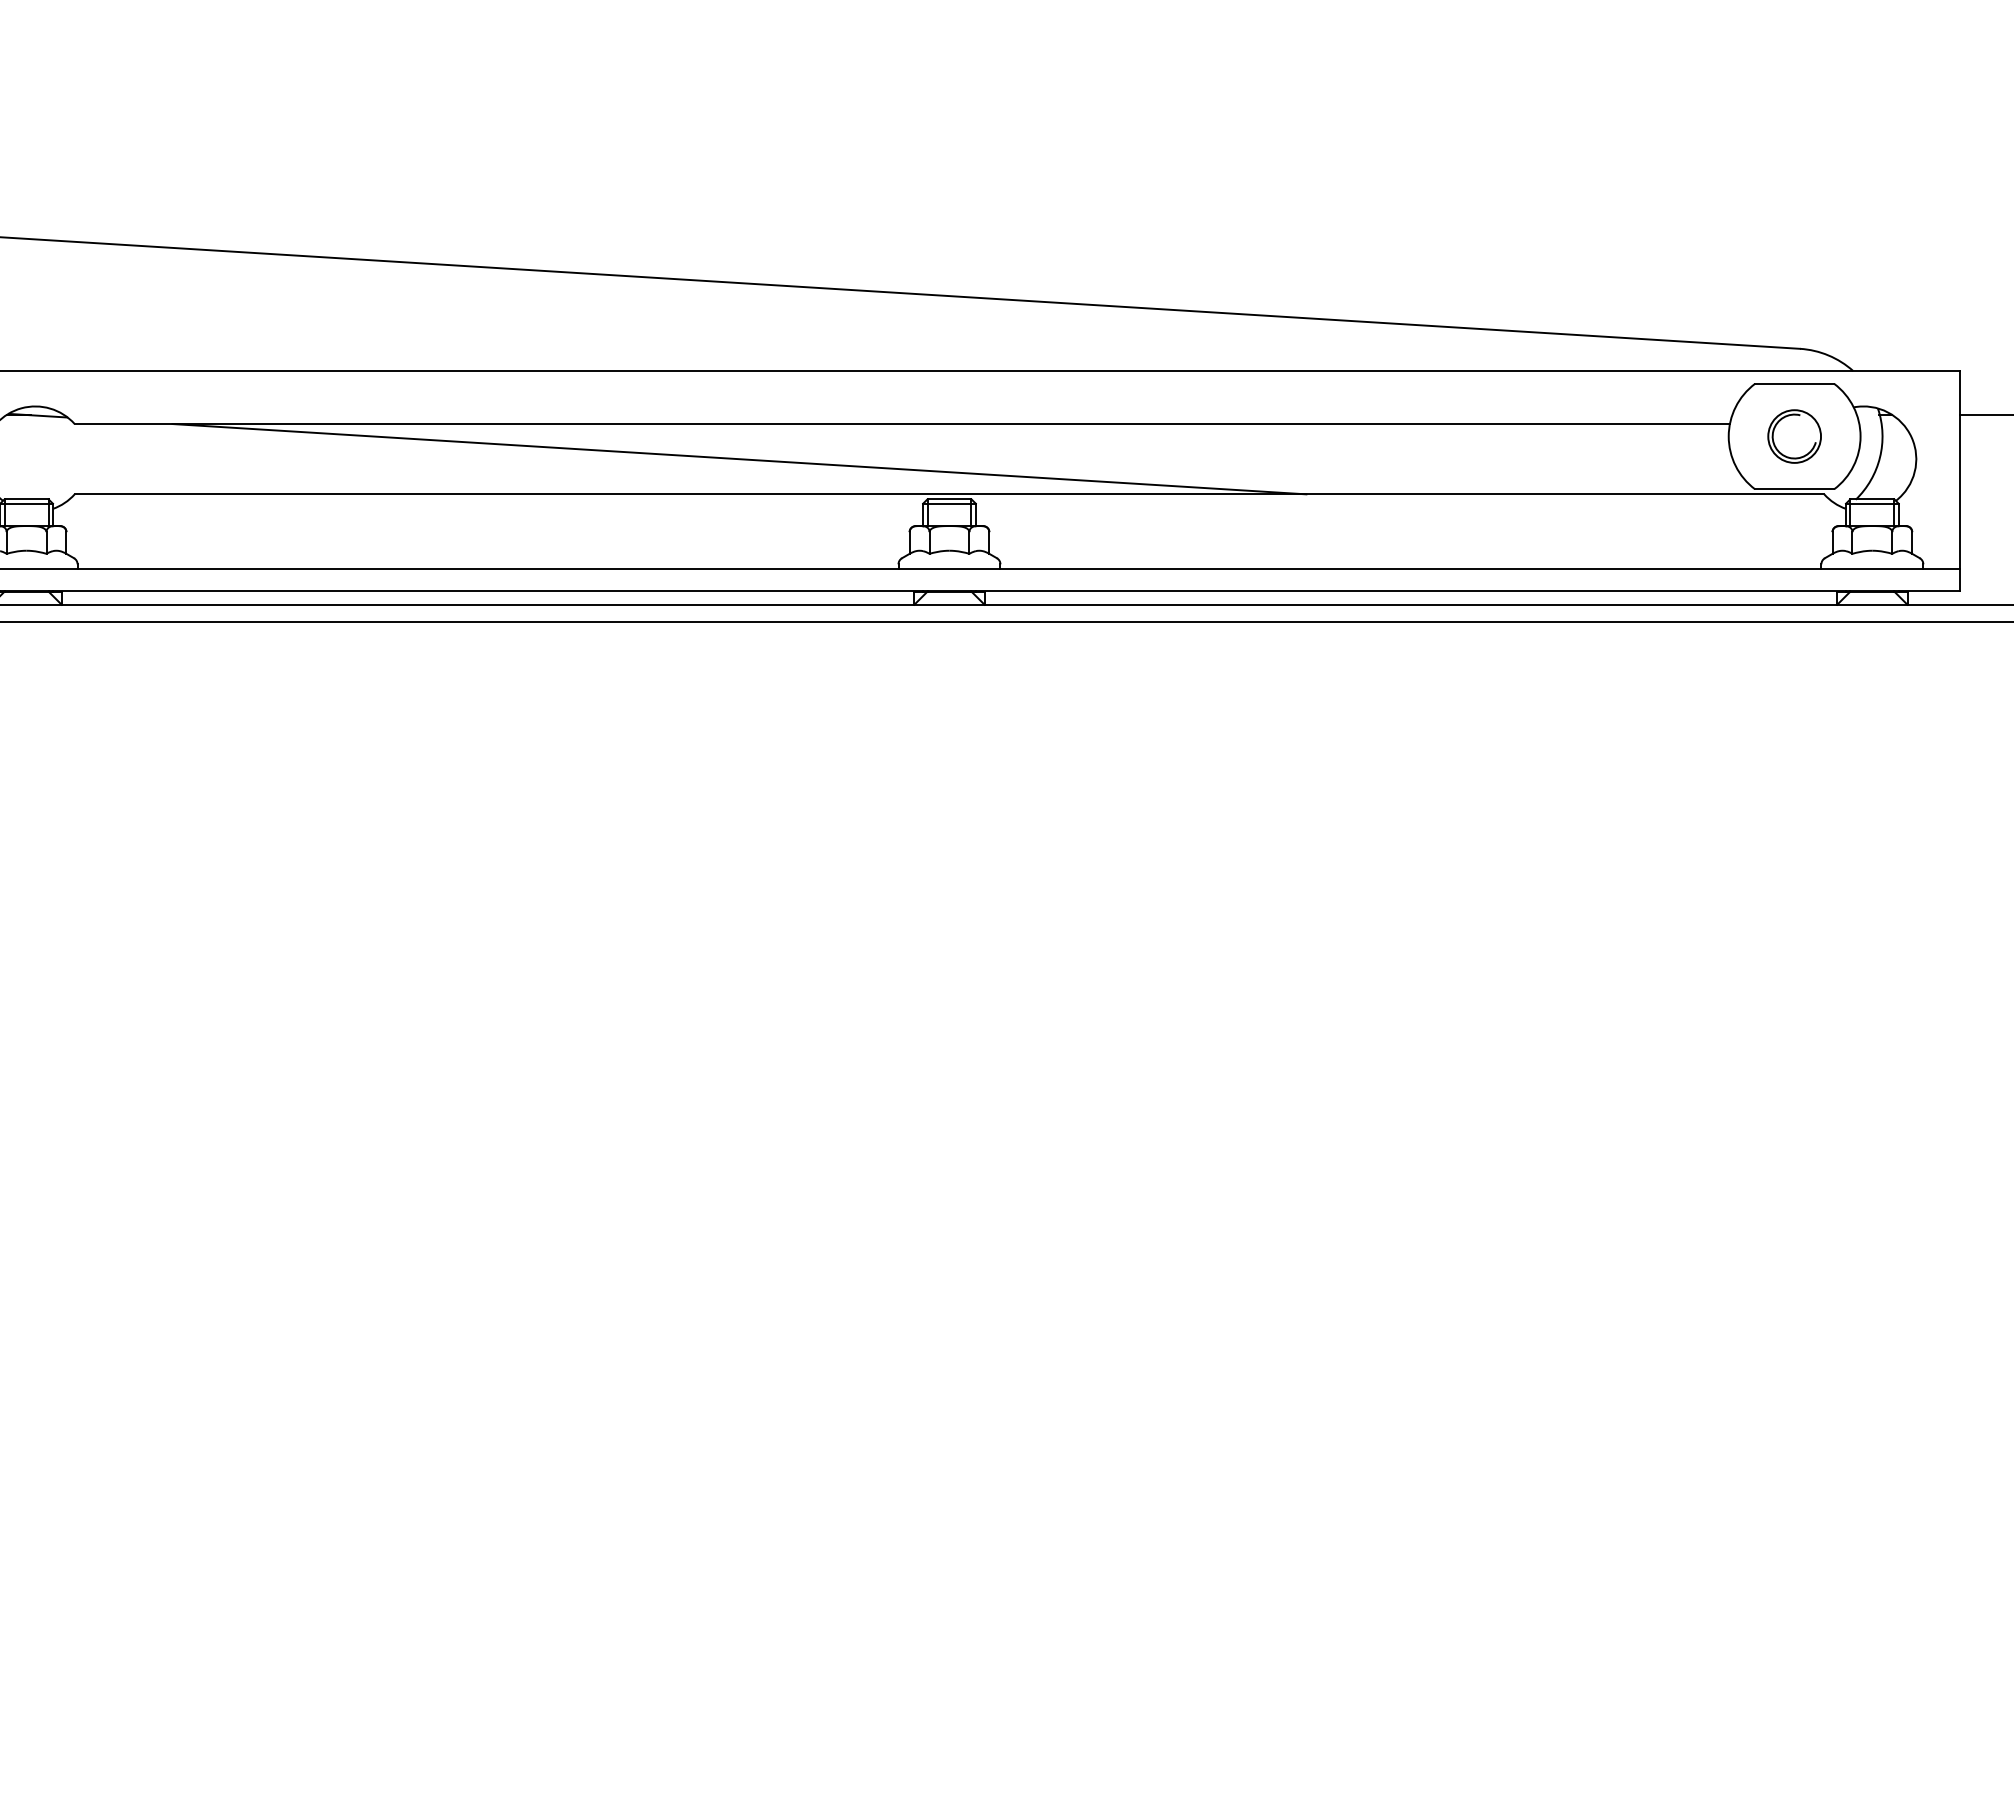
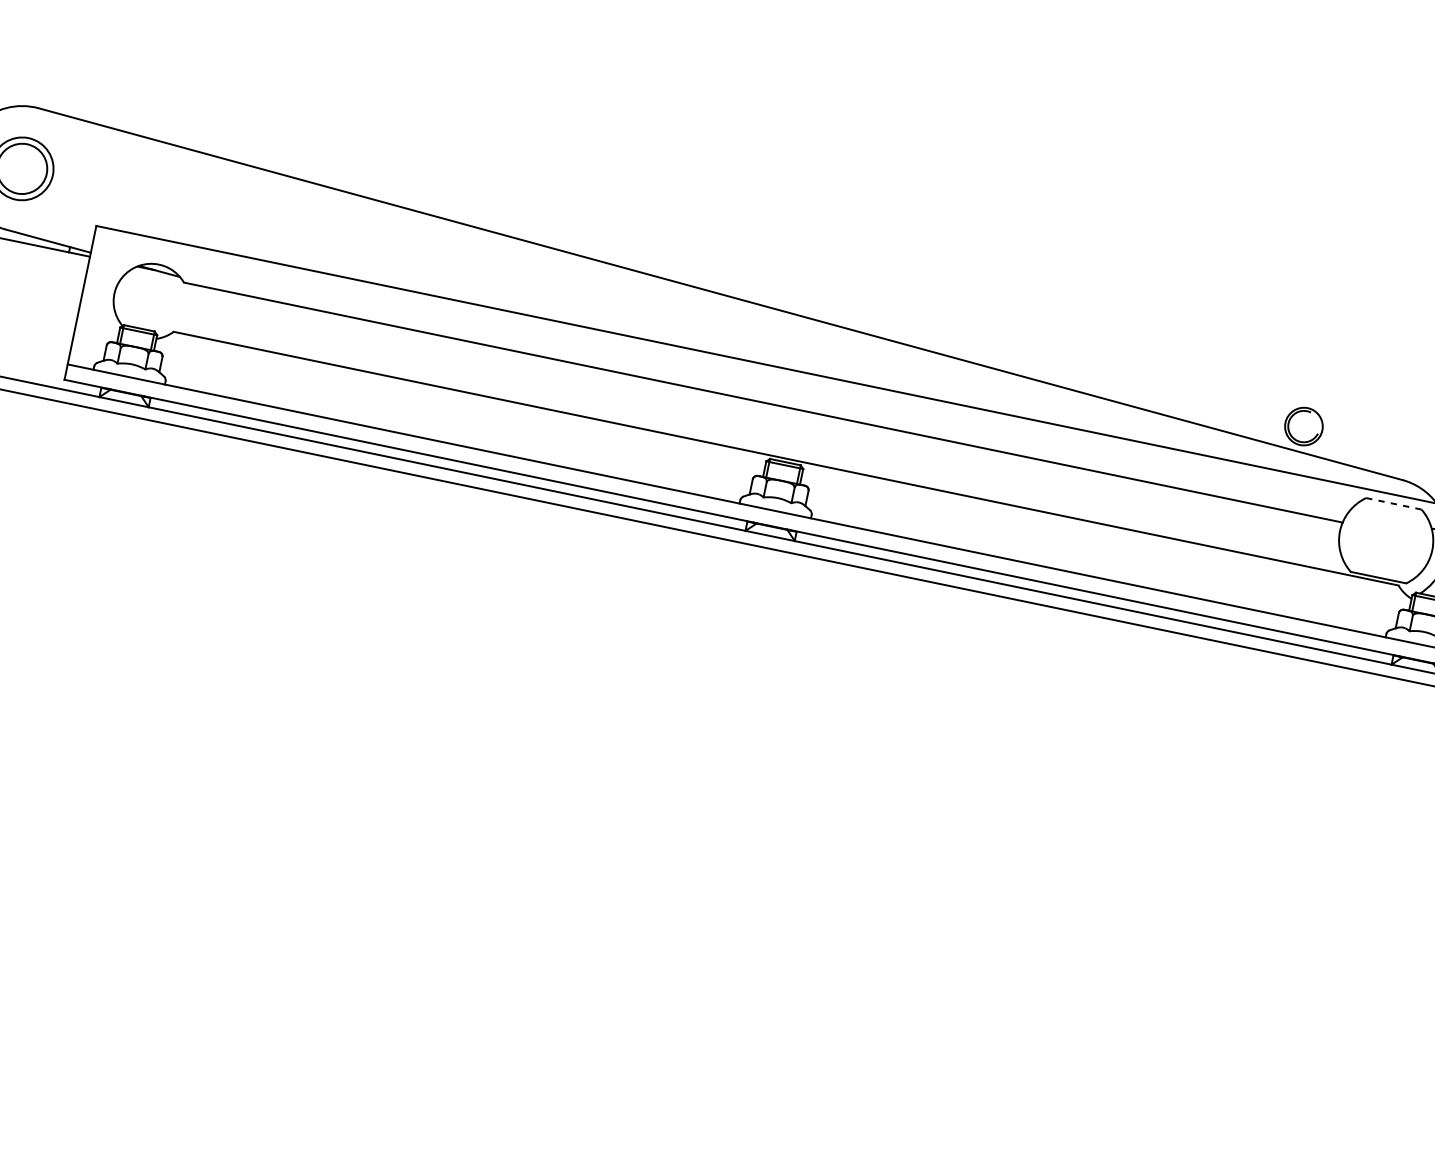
line: (1794, 383) -> (1393, 503), solid -> dashed
part: (1794, 436) -> (1303, 426), moved
line: (739, 459) -> (644, 403), removed

